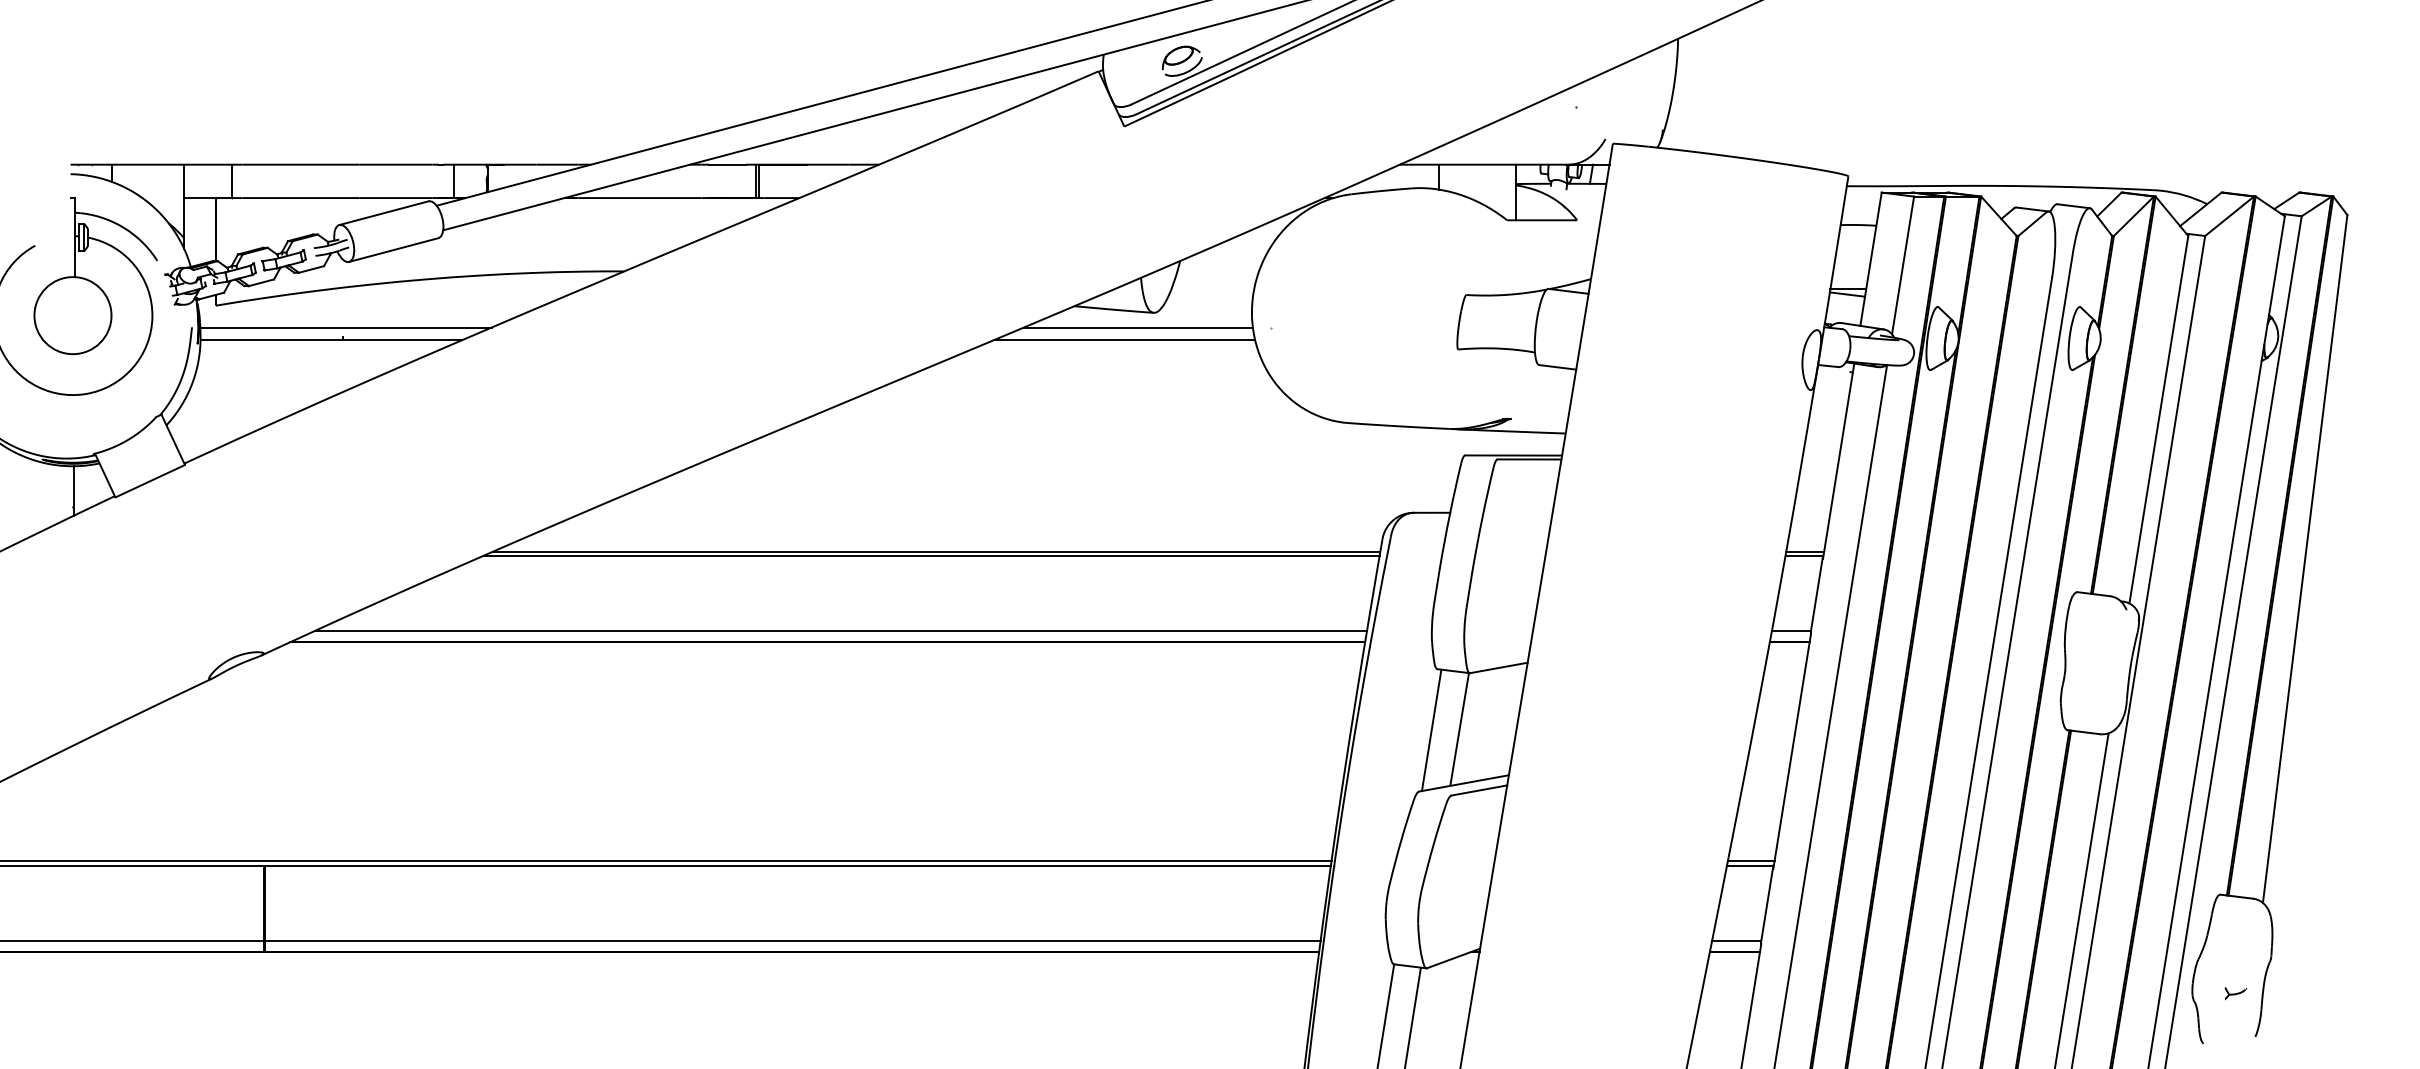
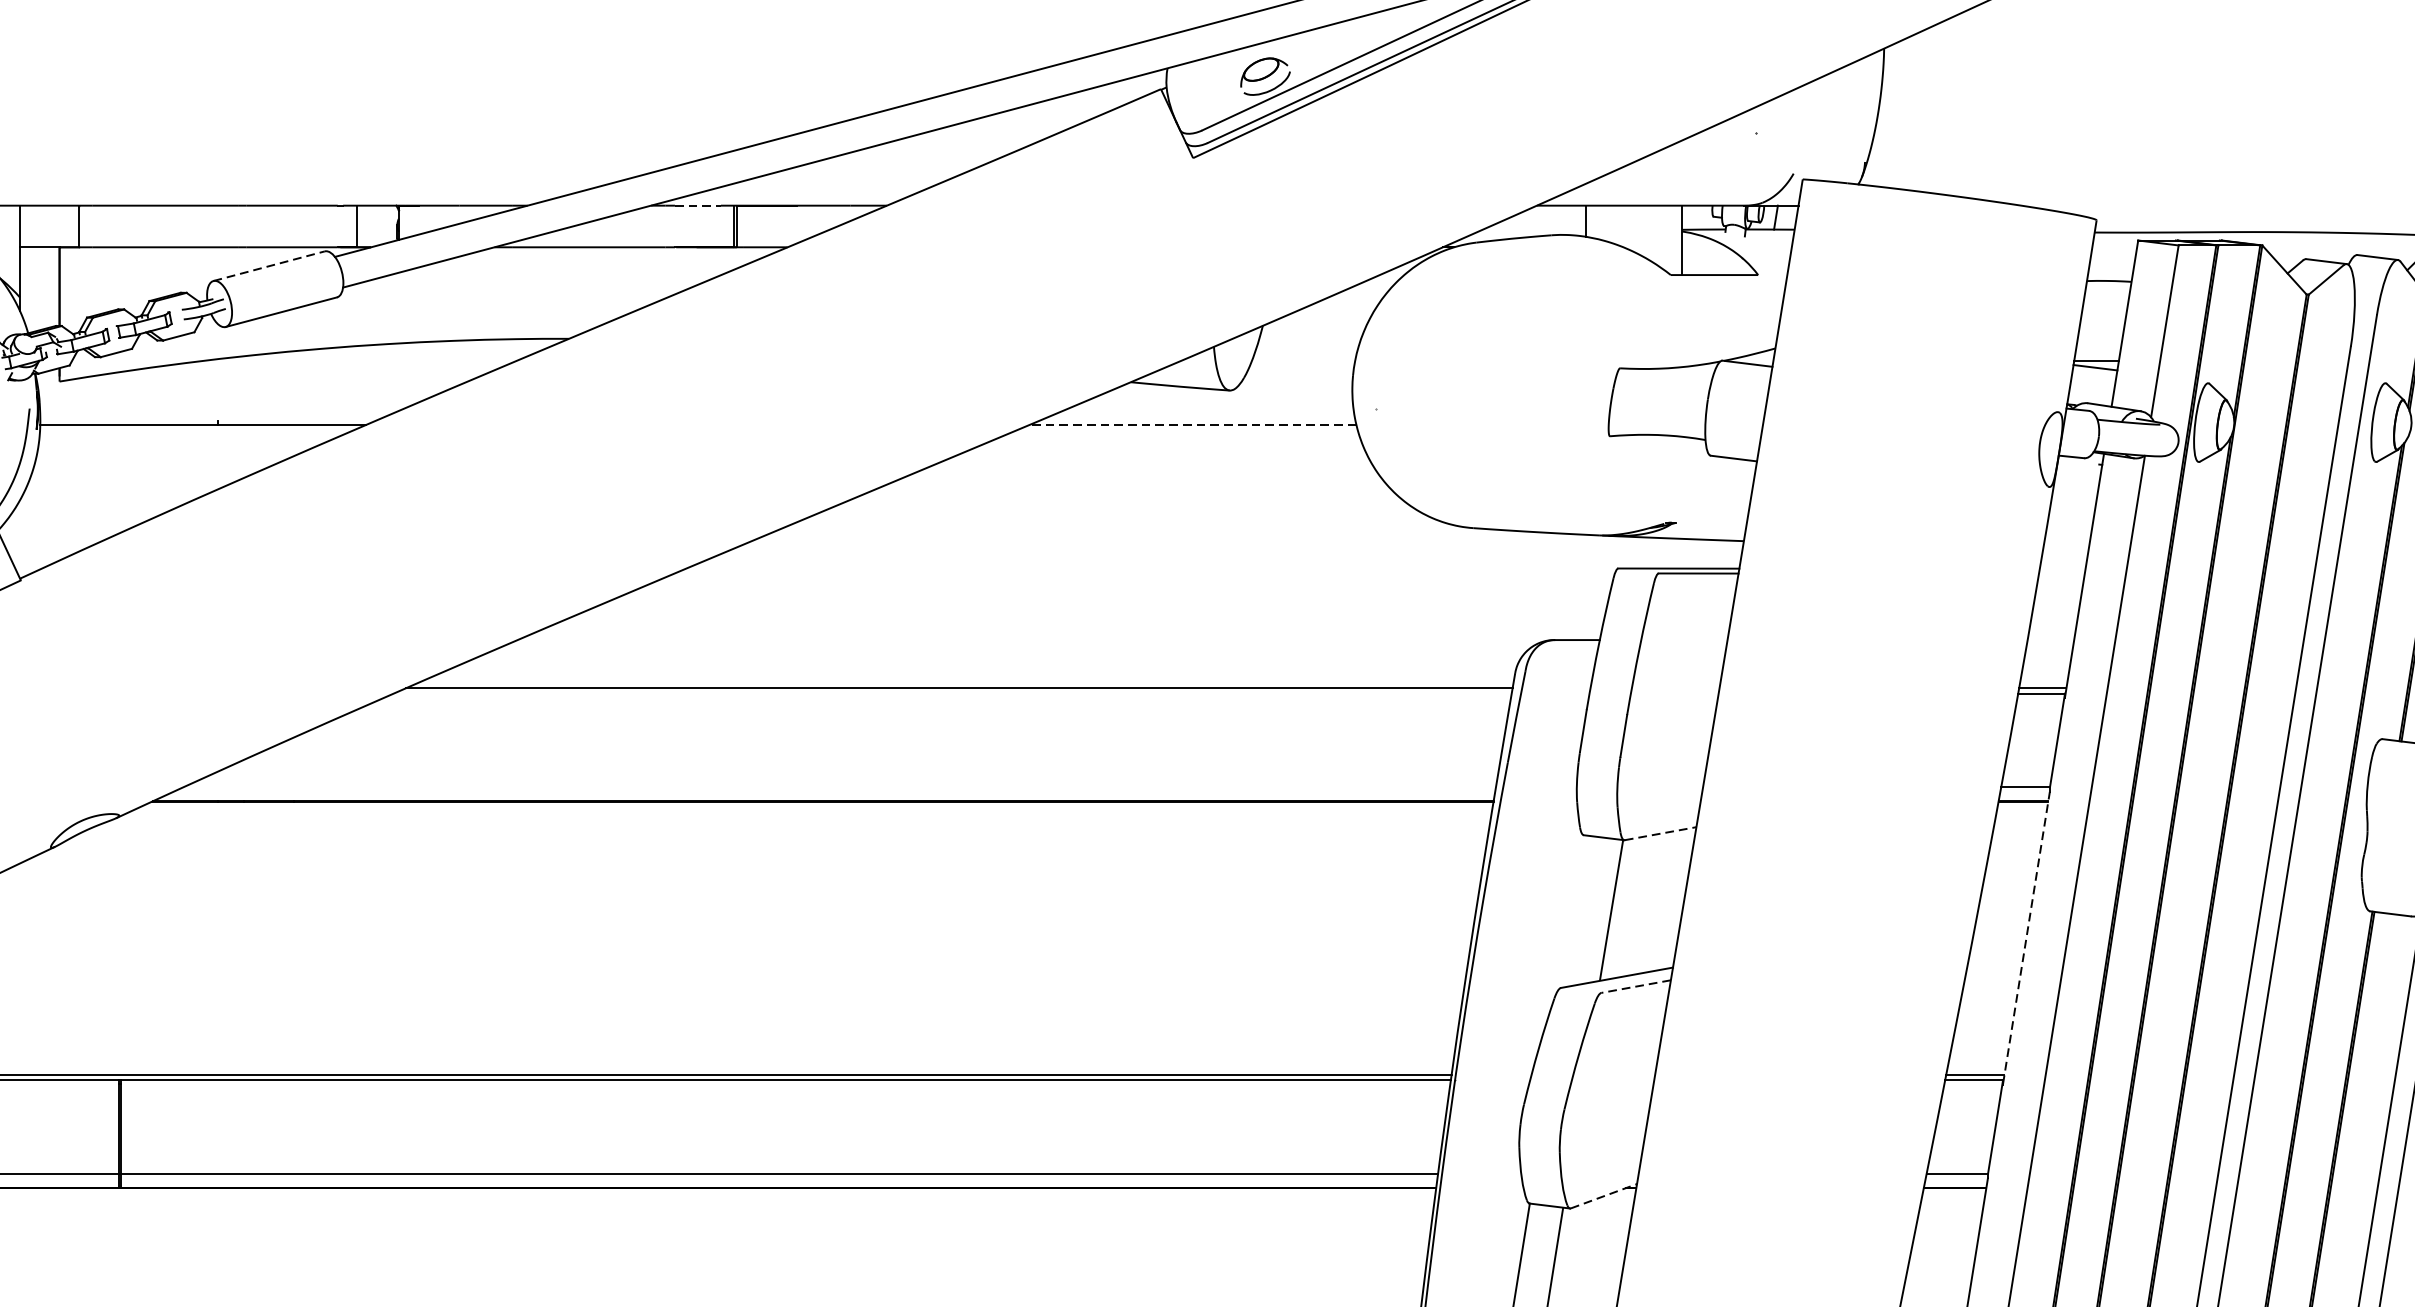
line: (728, 164) -> (699, 205), solid -> dashed
line: (384, 213) -> (269, 266), solid -> dashed
line: (345, 327) -> (221, 408), removed
line: (1137, 327) -> (1209, 408), removed
line: (1124, 340) -> (1193, 425), solid -> dashed
line: (931, 555) -> (952, 693), removed
line: (840, 630) -> (838, 786), removed
line: (1499, 667) -> (1661, 833), solid -> dashed
line: (1431, 730) -> (1576, 911), removed
line: (1792, 751) -> (2026, 937), solid -> dashed
line: (1478, 790) -> (1635, 986), solid -> dashed
line: (1454, 958) -> (1605, 1196), solid -> dashed

